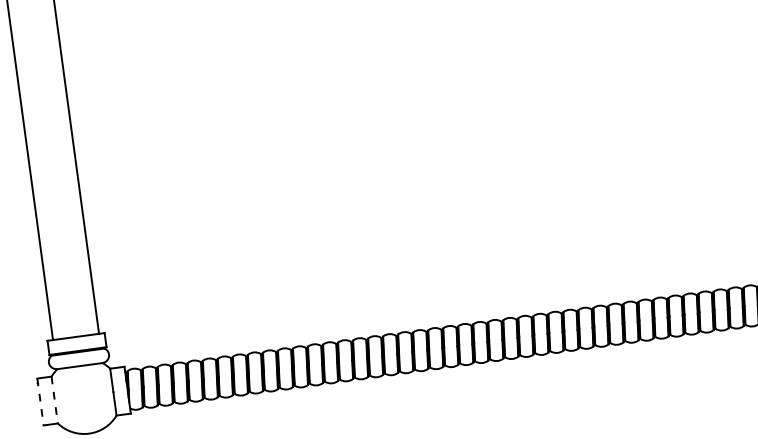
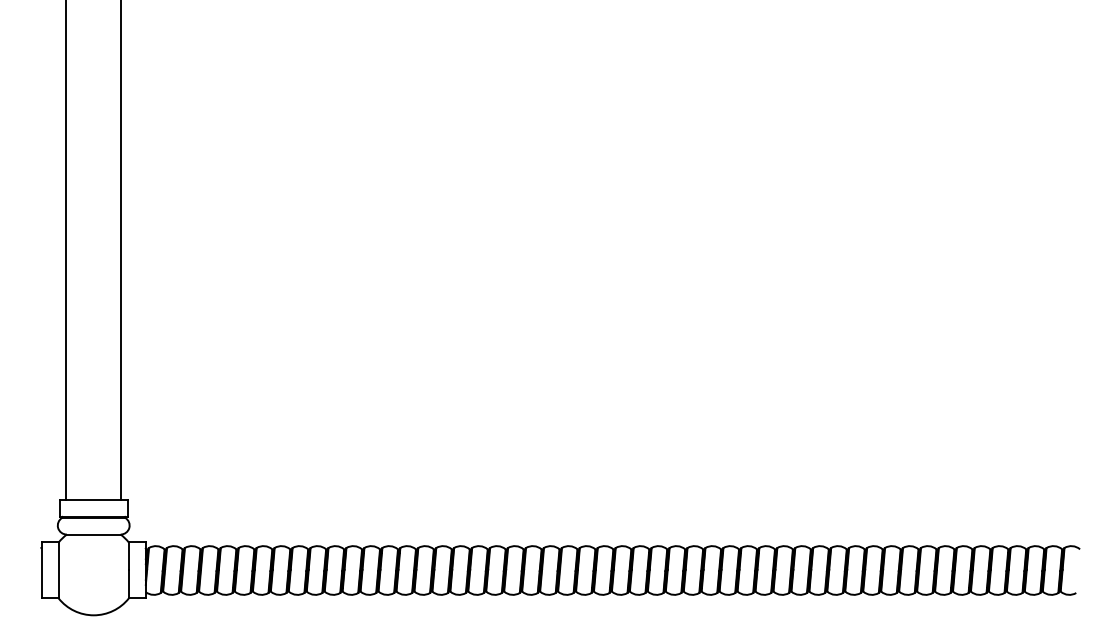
line: (54, 400) -> (58, 570), dashed -> solid
line: (40, 402) -> (41, 570), dashed -> solid

